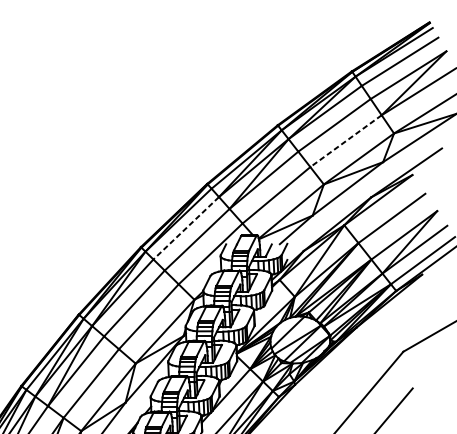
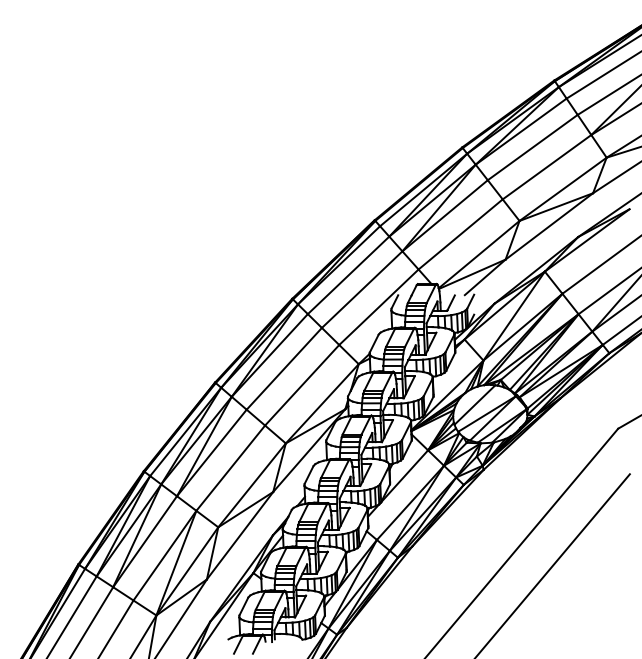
line: (346, 141) -> (547, 167), dashed -> solid
line: (186, 228) -> (348, 275), dashed -> solid

